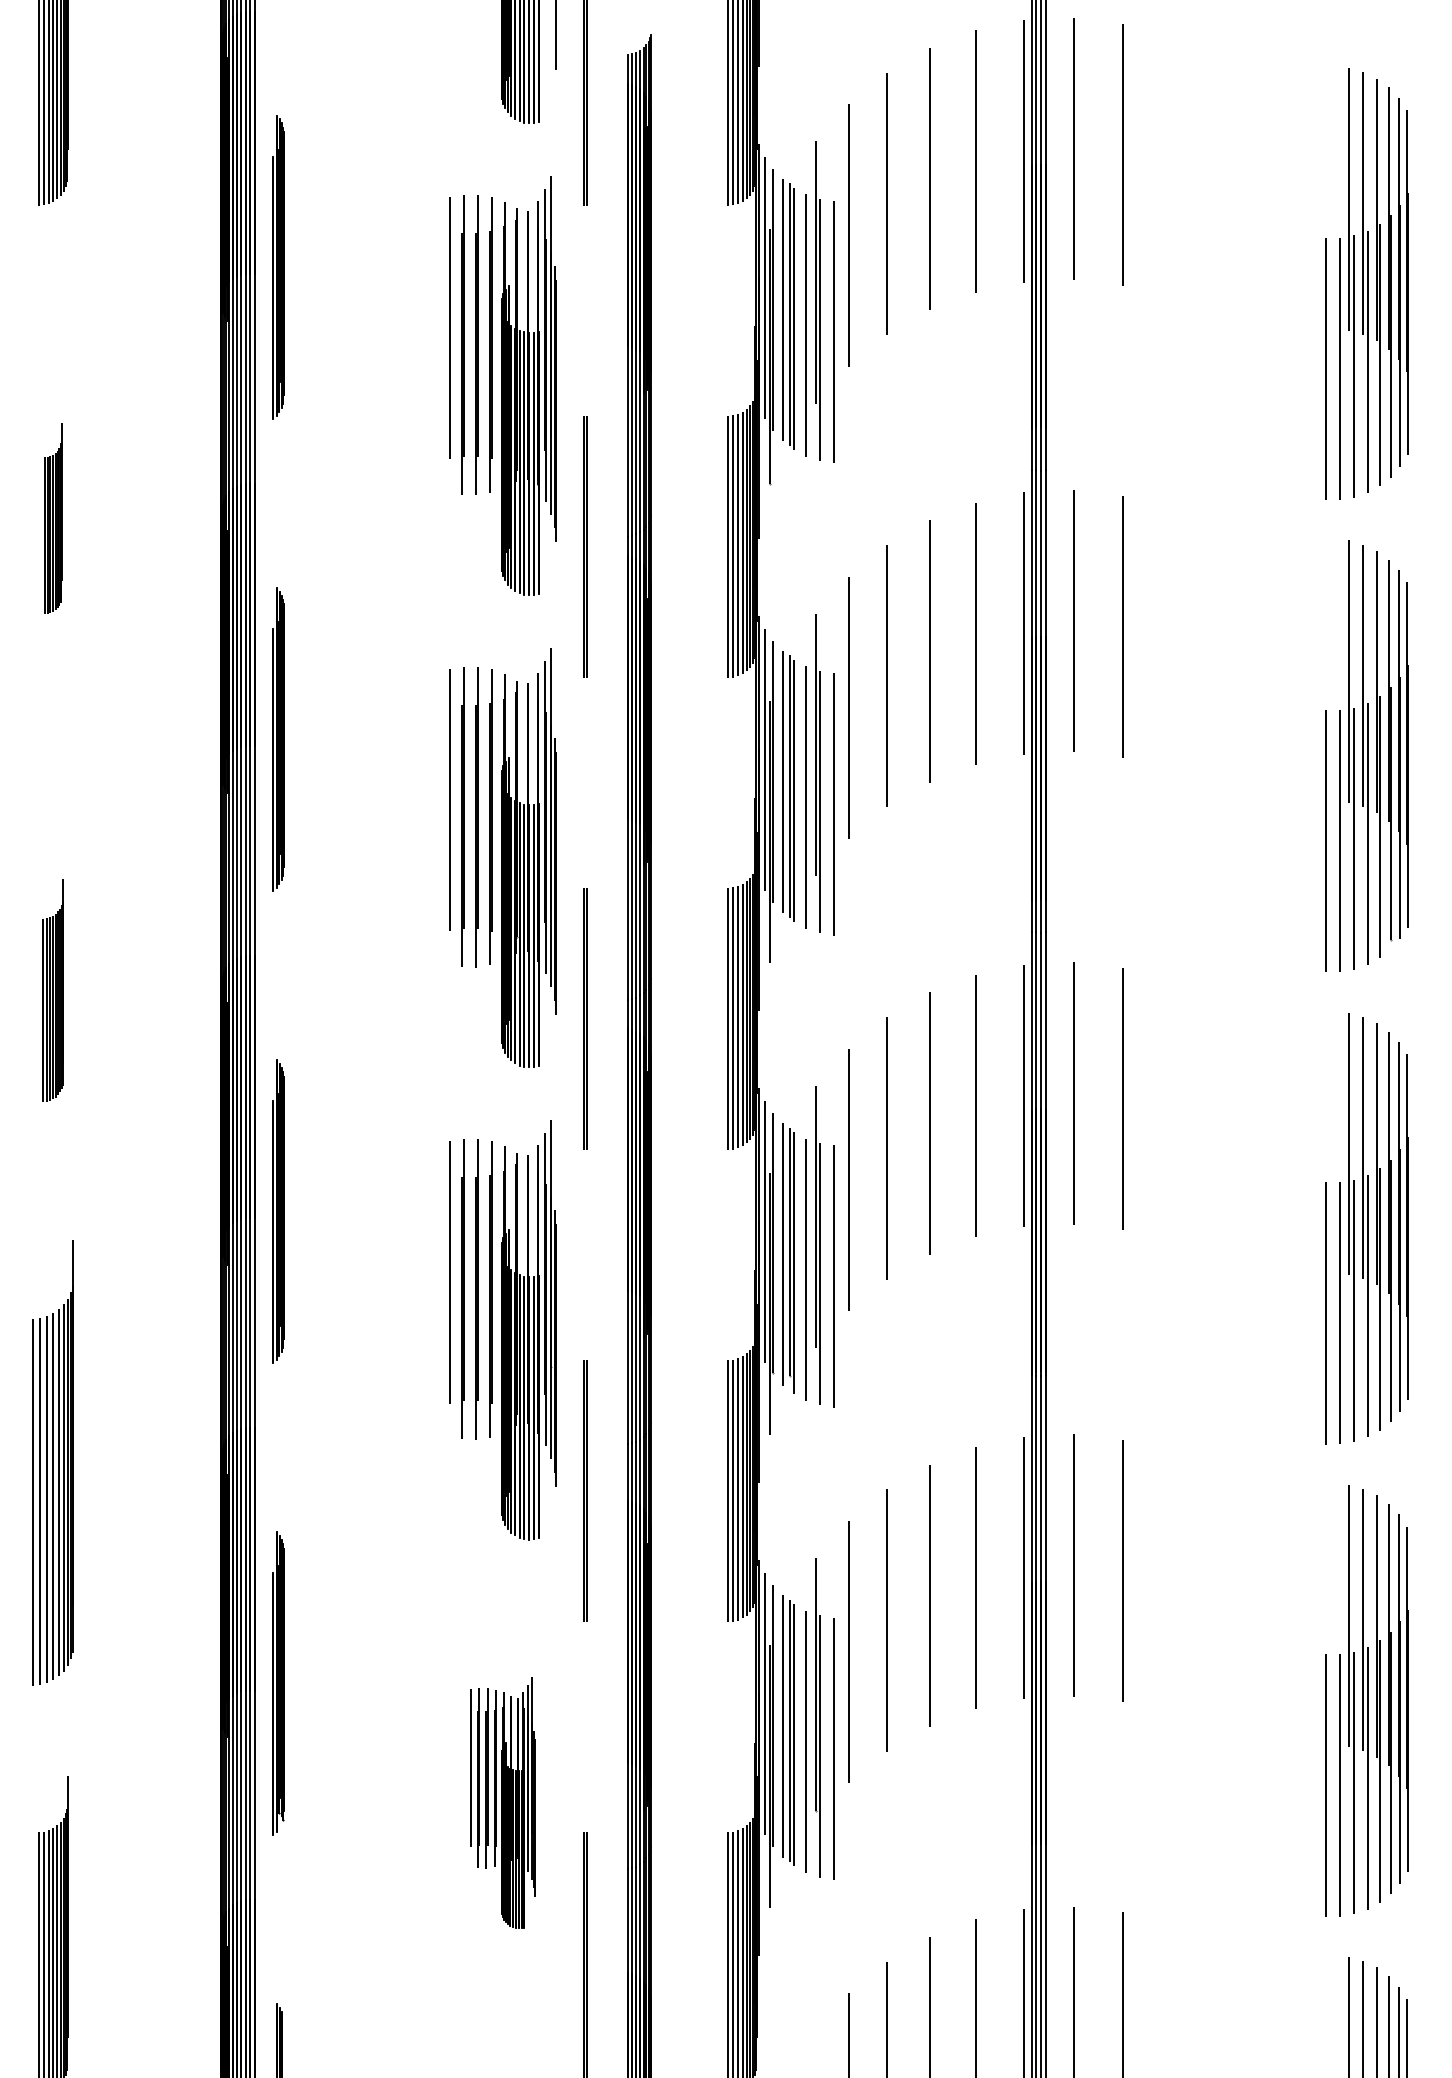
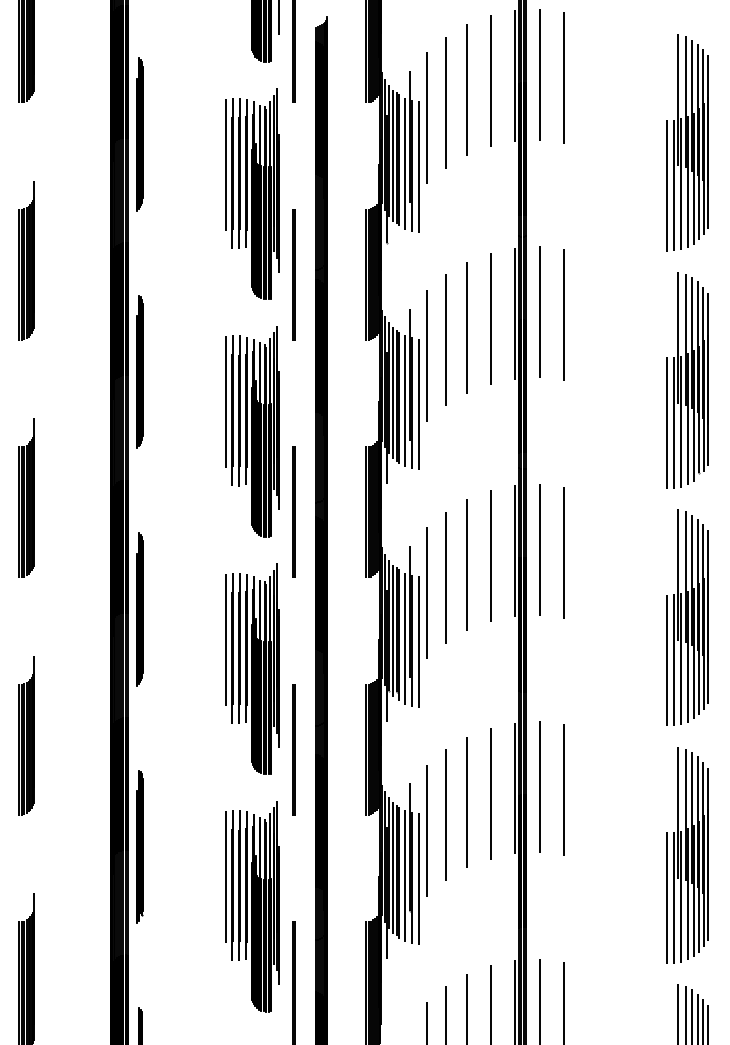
part: (52, 518) -> (26, 260), size x1.67
part: (52, 989) -> (26, 497), size x1.43
part: (52, 1462) -> (26, 735), size x0.71
part: (502, 1802) -> (252, 906), size x1.67

